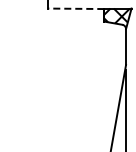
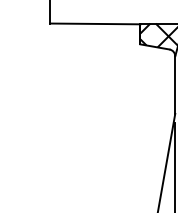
line: (75, 8) -> (94, 23), dashed -> solid

